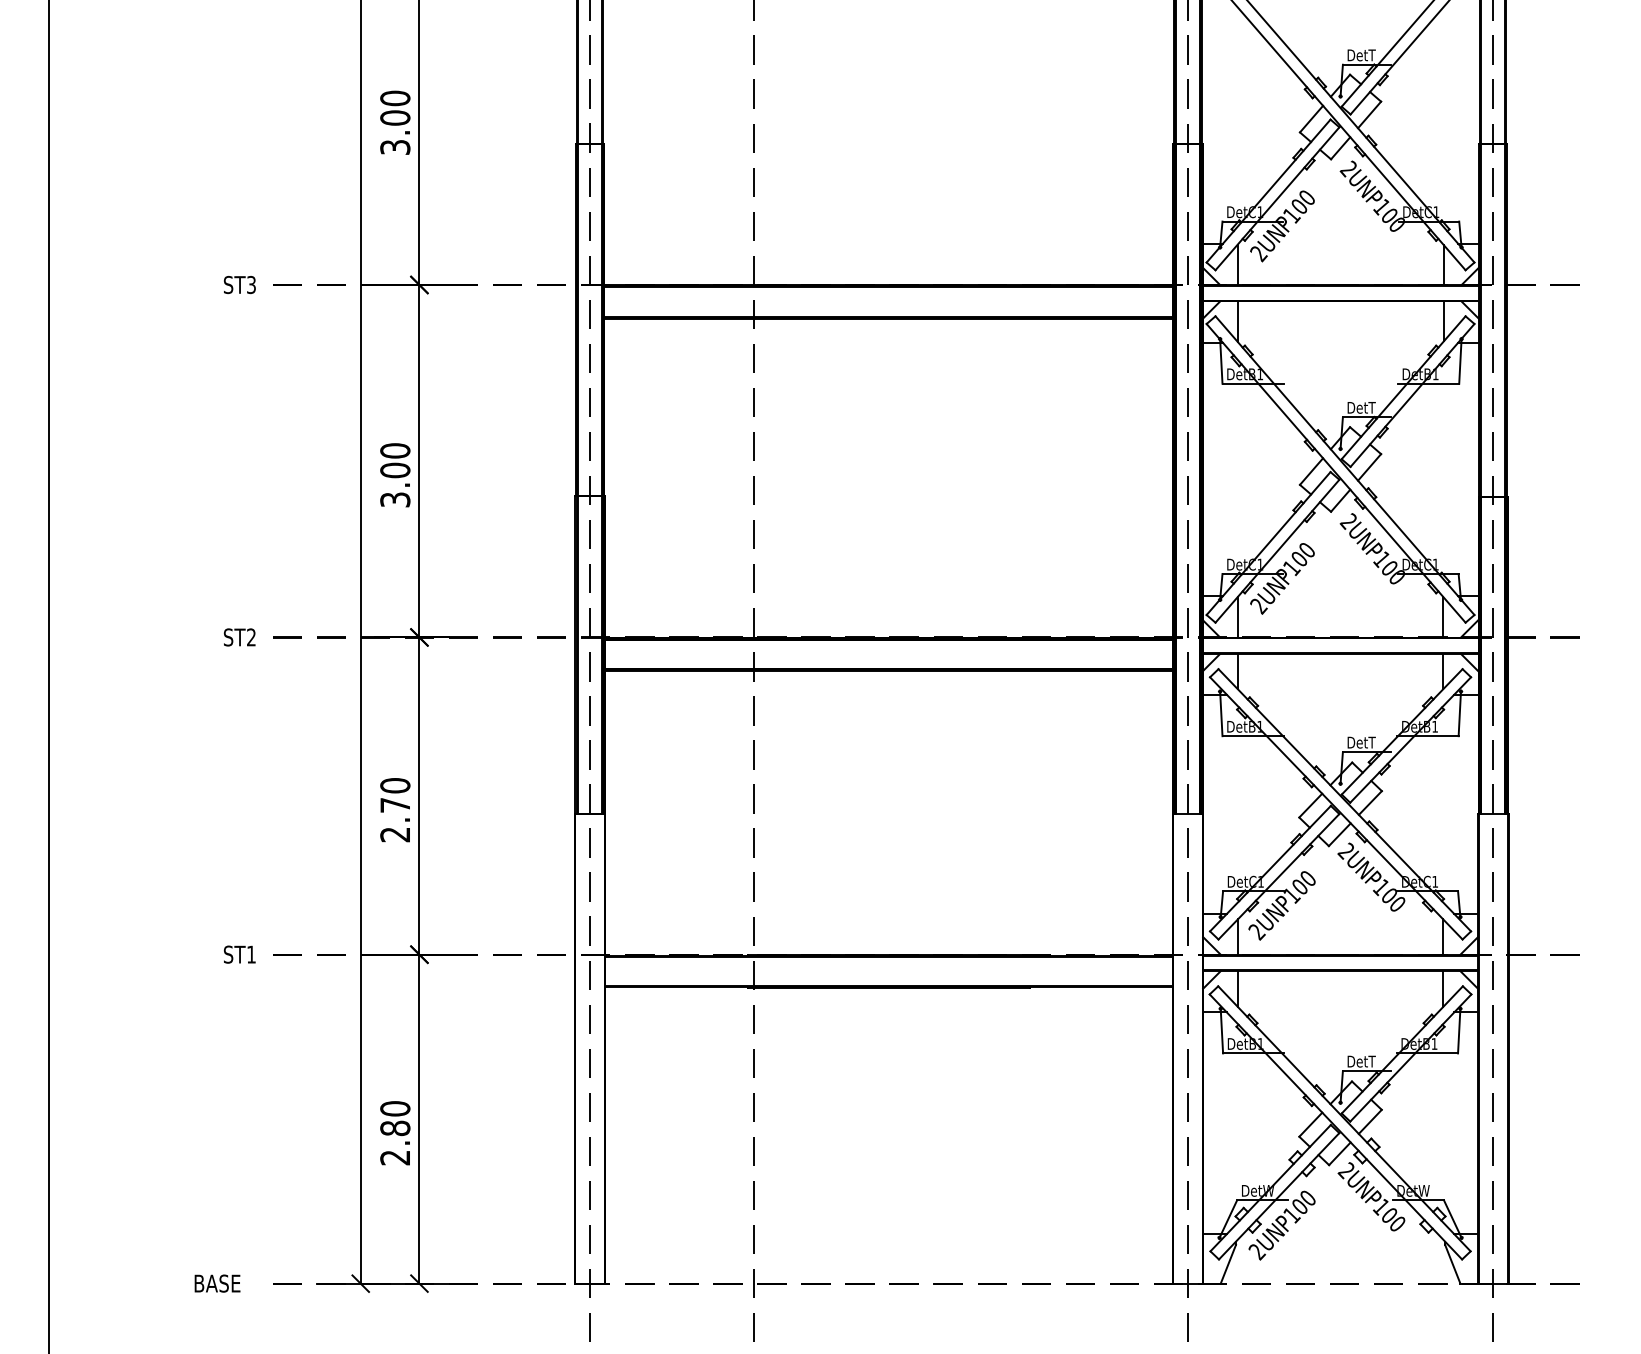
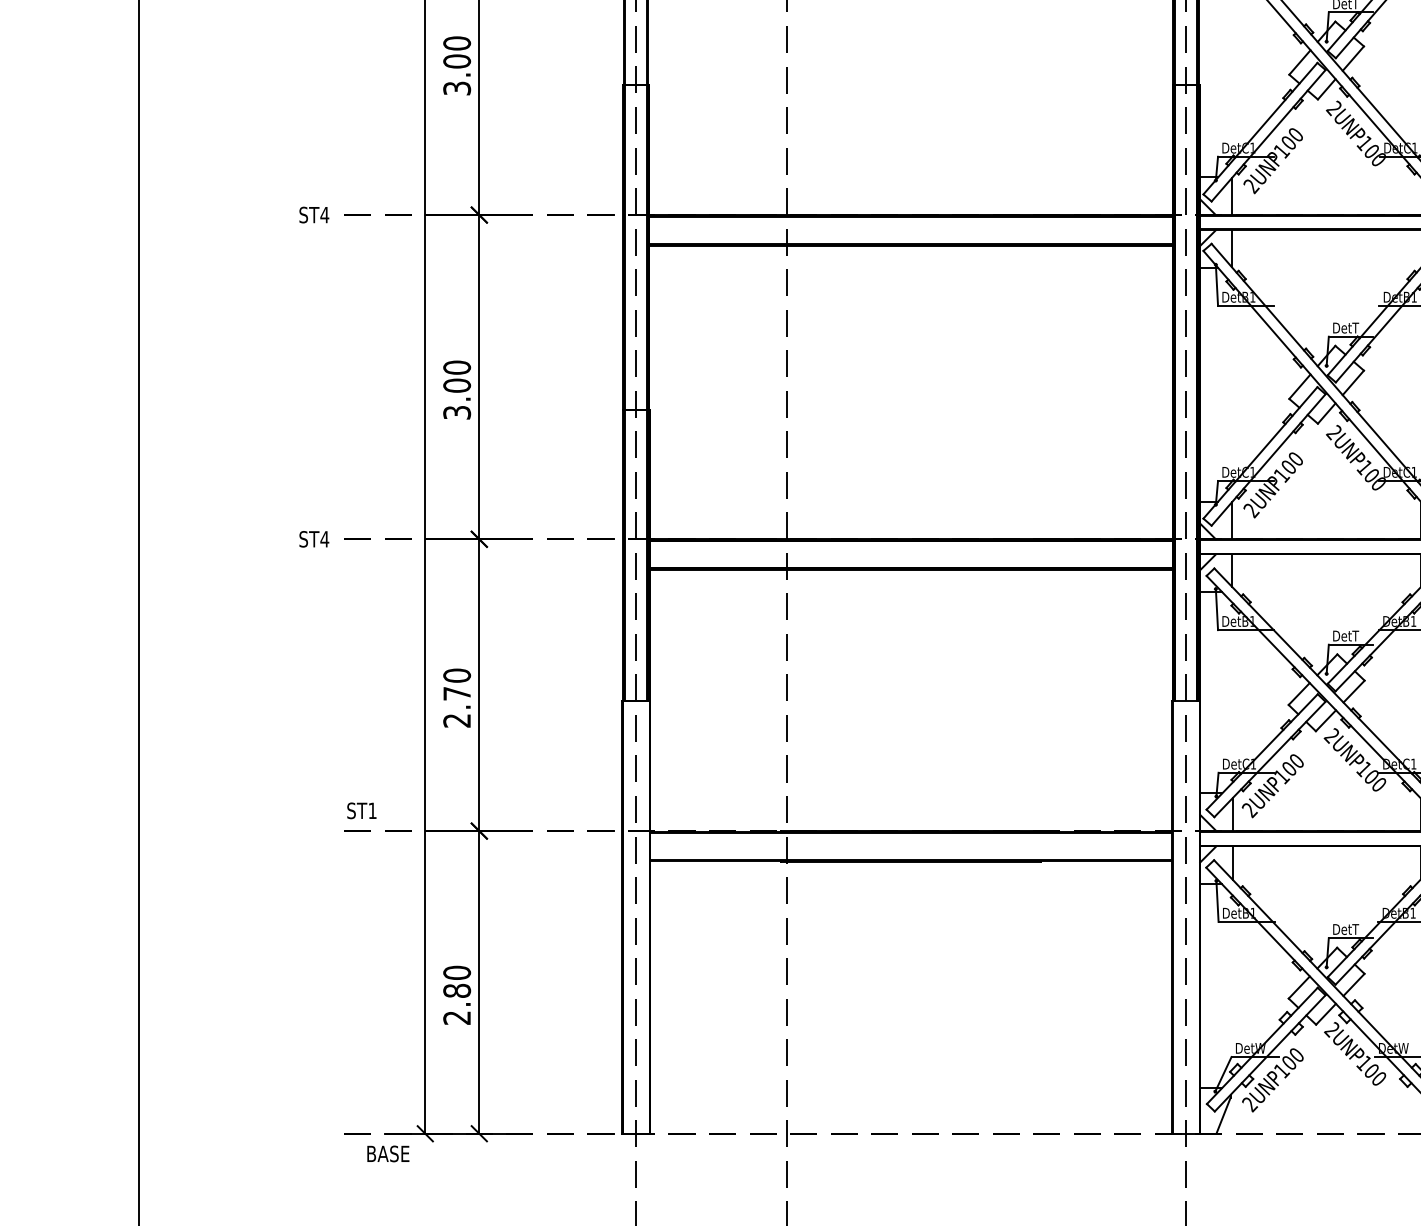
text: (251, 284) -> (324, 214), ST3 -> ST4
text: (251, 637) -> (324, 539), ST2 -> ST4
text: (239, 954) -> (361, 810), moved
text: (217, 1283) -> (388, 1153), moved

